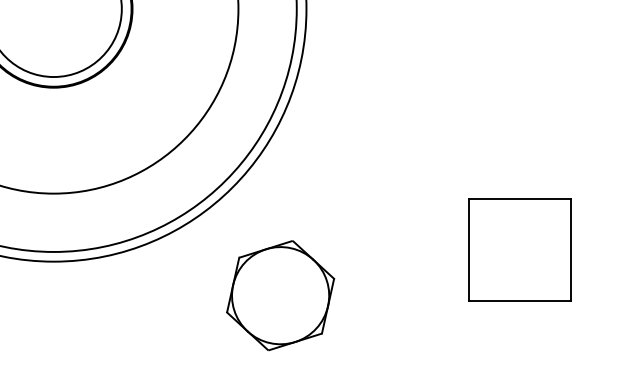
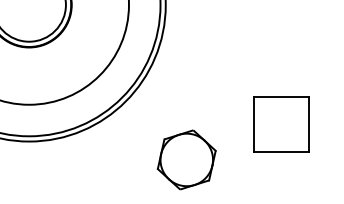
part: (520, 250) -> (281, 124), moved
part: (280, 294) -> (186, 159), moved

